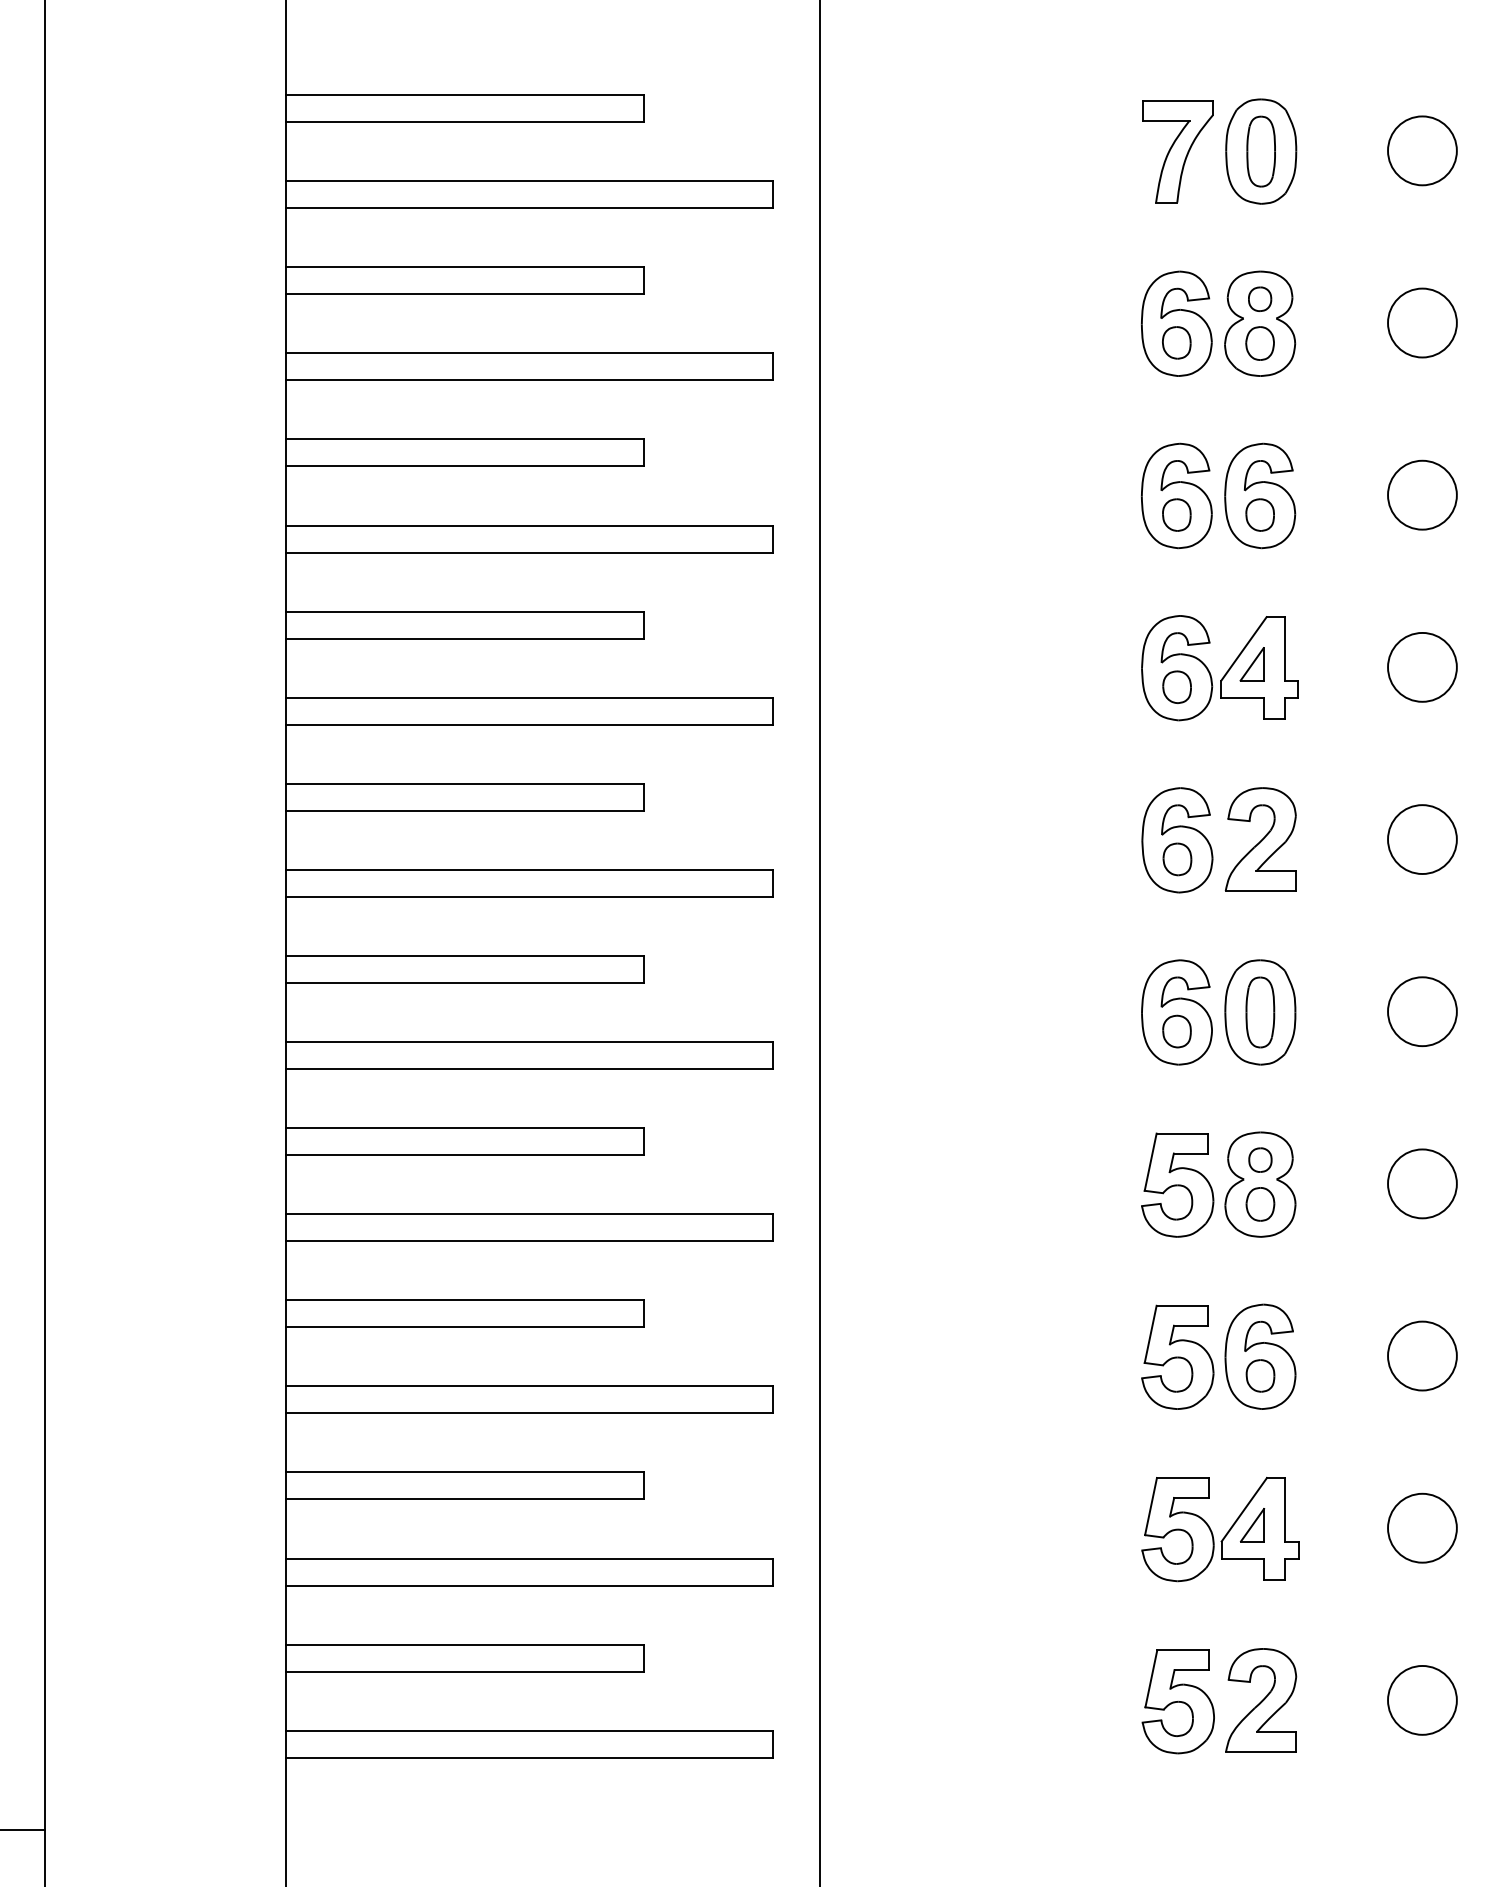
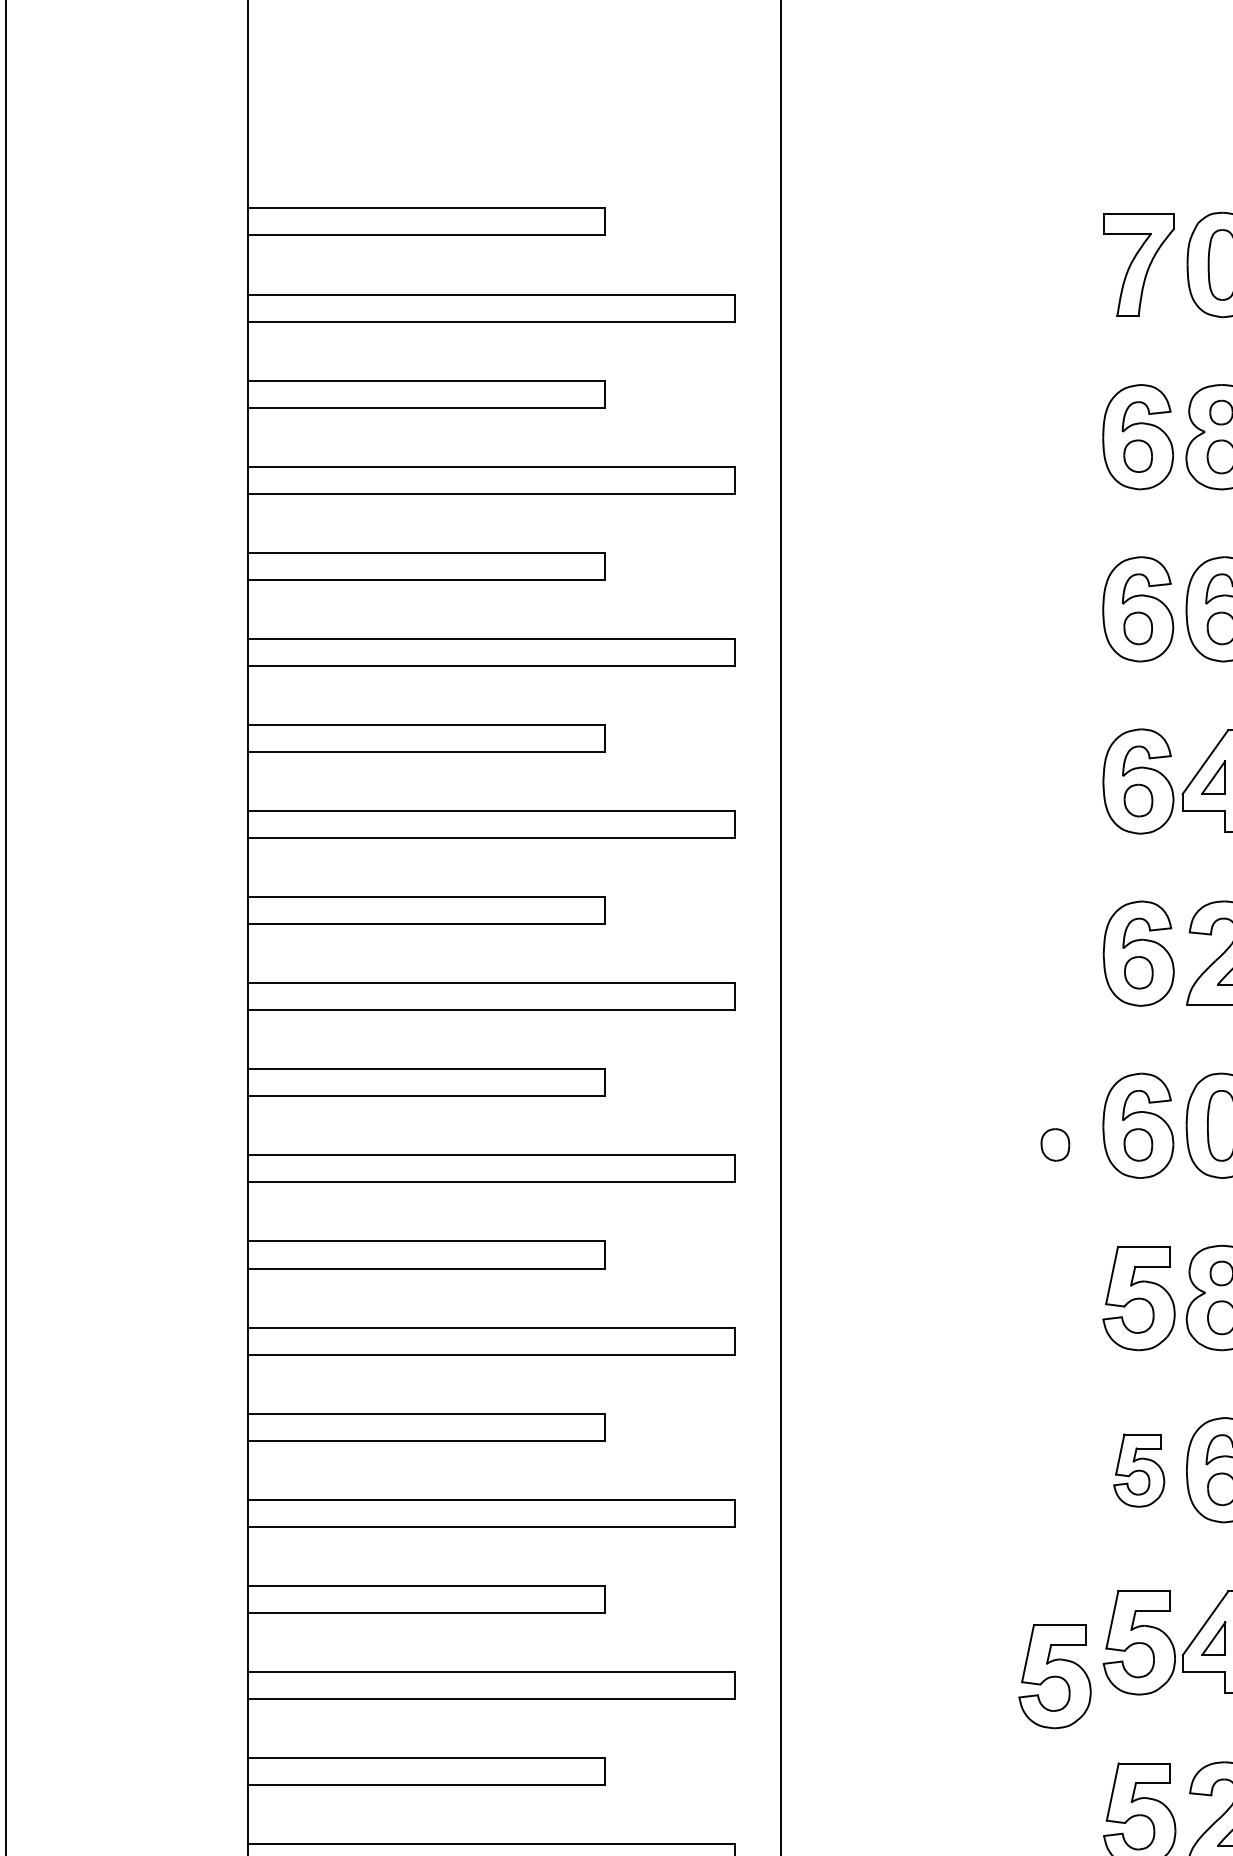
part: (1093, 1031) -> (1054, 1144), added
part: (1177, 1356) -> (1138, 1469), size x0.7
part: (1093, 1562) -> (1054, 1675), added

